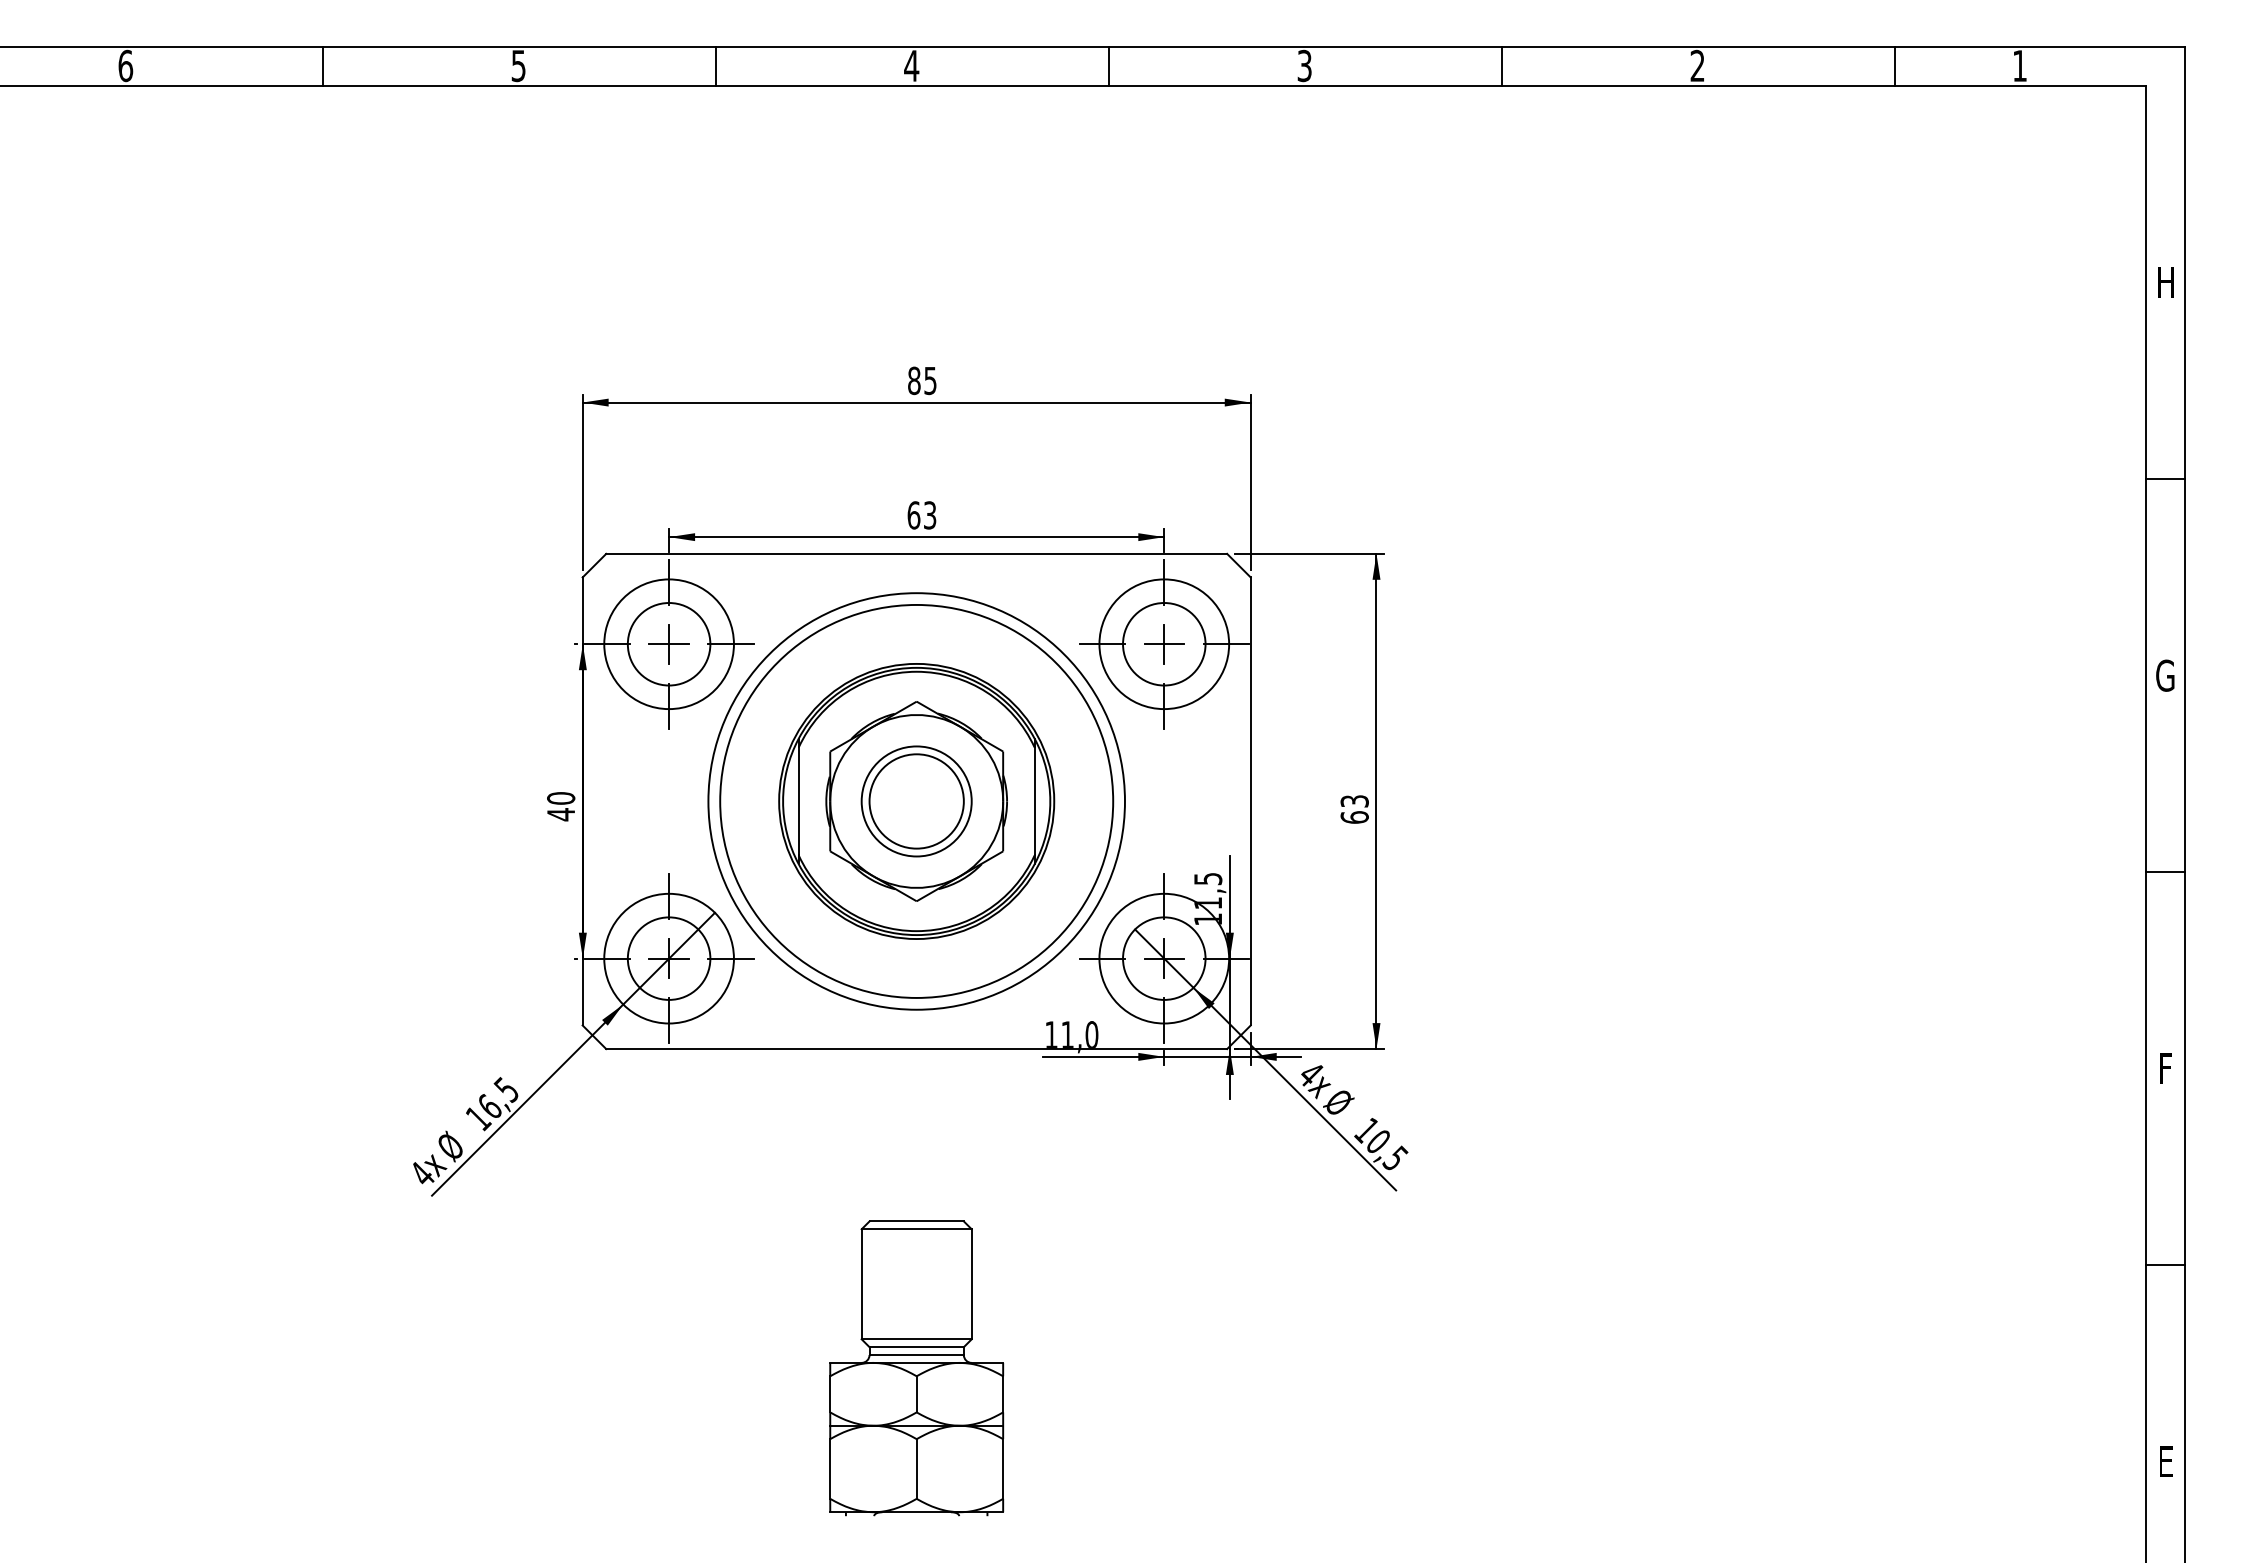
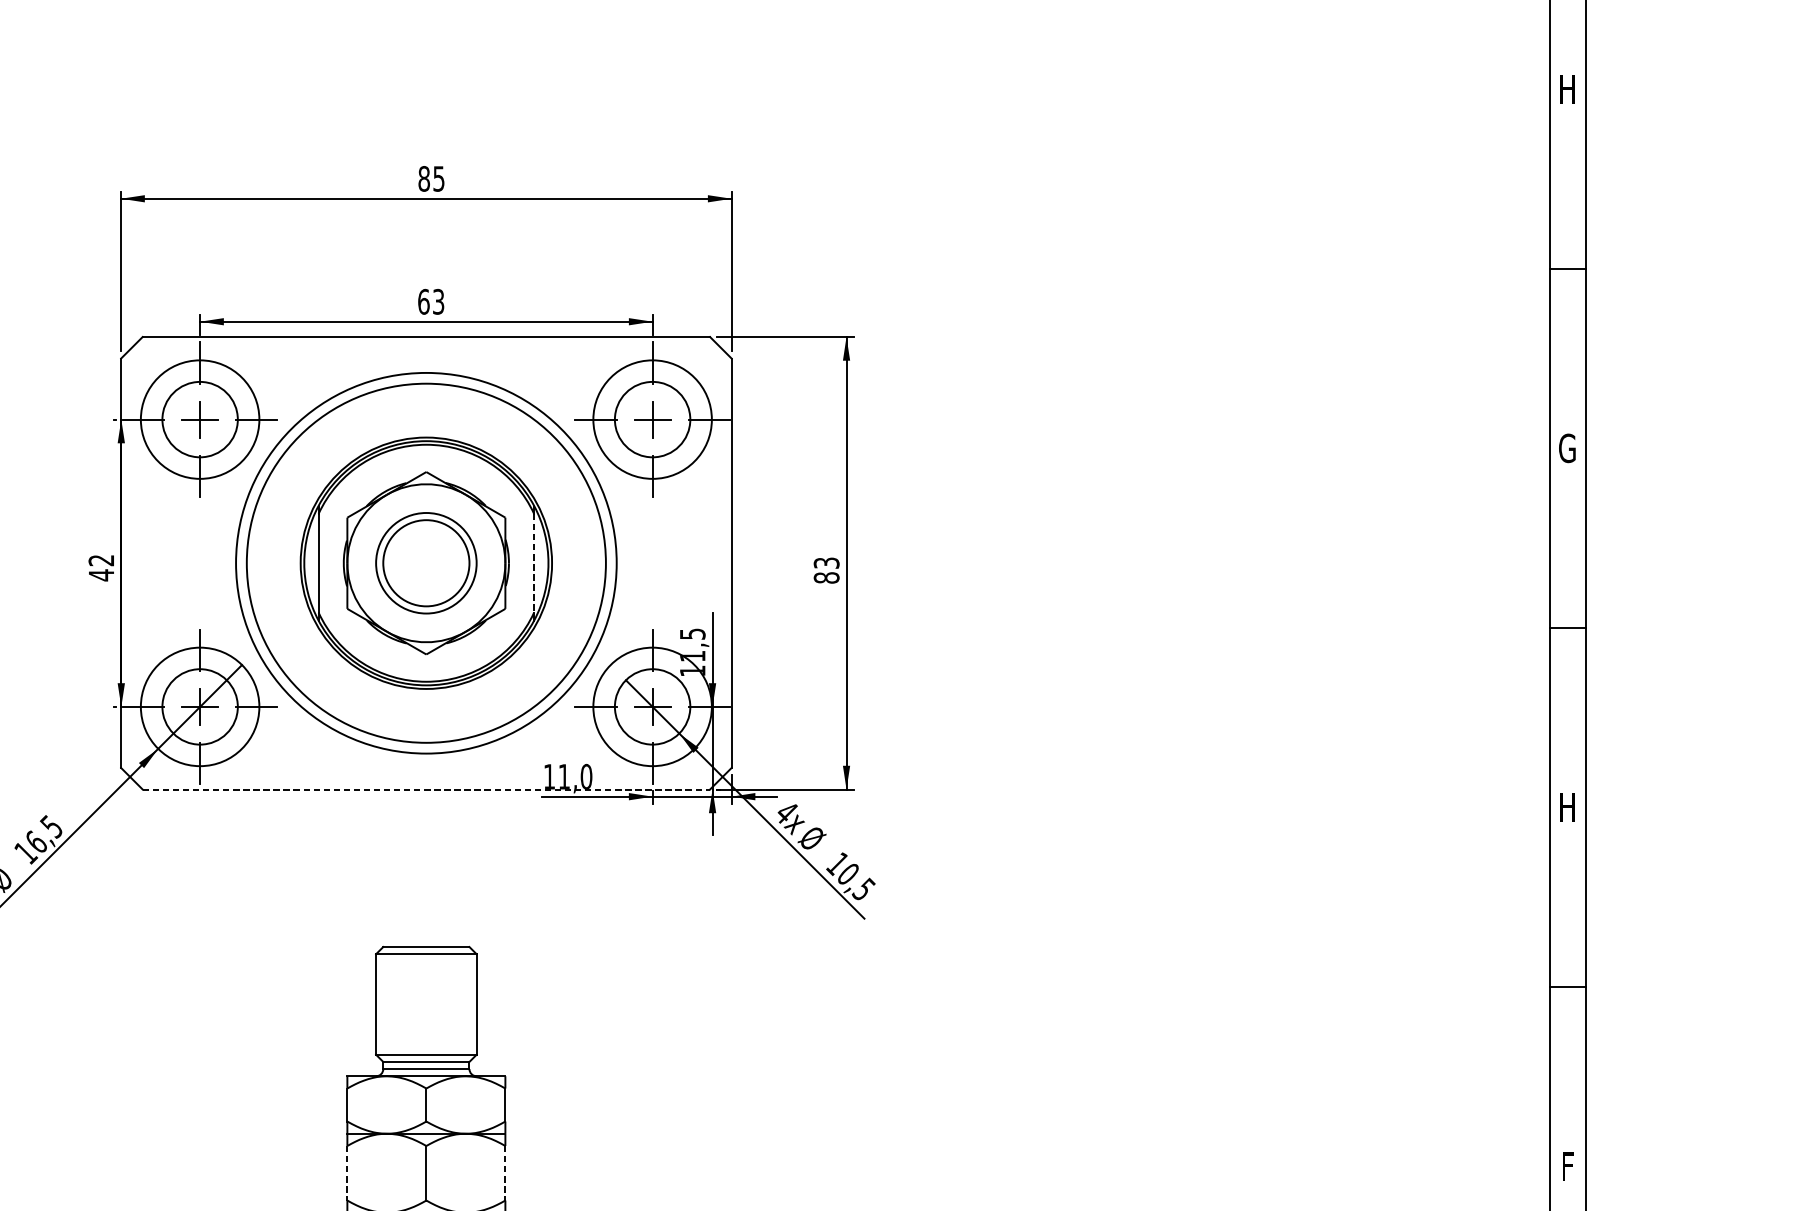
text: (561, 798) -> (101, 560), 40 -> 42
line: (1034, 801) -> (534, 563), solid -> dashed
text: (1354, 817) -> (826, 577), 63 -> 83
line: (917, 1049) -> (427, 789), solid -> dashed
text: (2164, 1068) -> (1566, 807), F -> H
text: (2167, 1461) -> (1569, 1166), E -> F
line: (830, 1469) -> (347, 1173), solid -> dashed
line: (1003, 1469) -> (505, 1173), solid -> dashed

